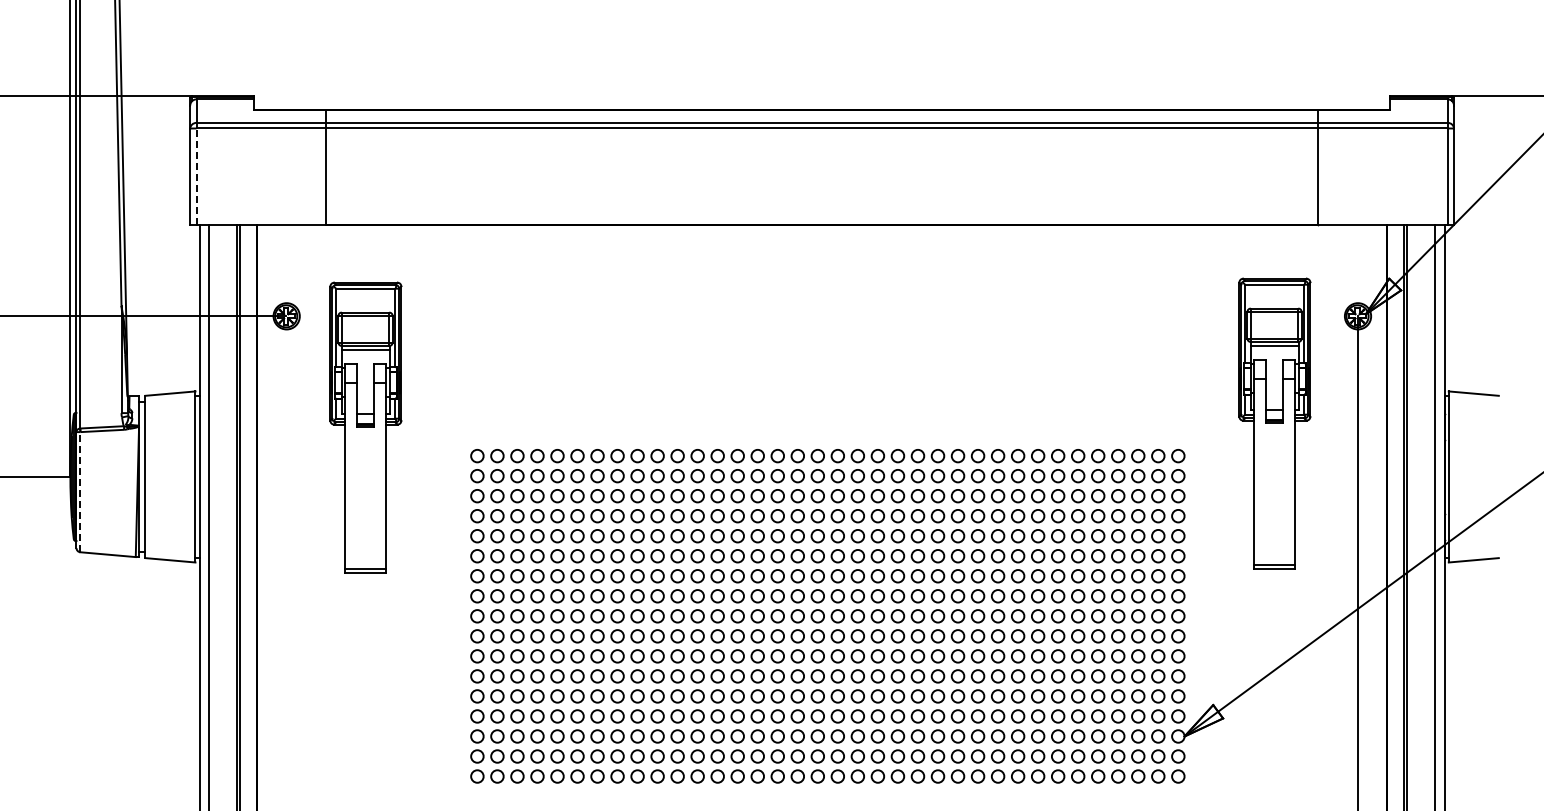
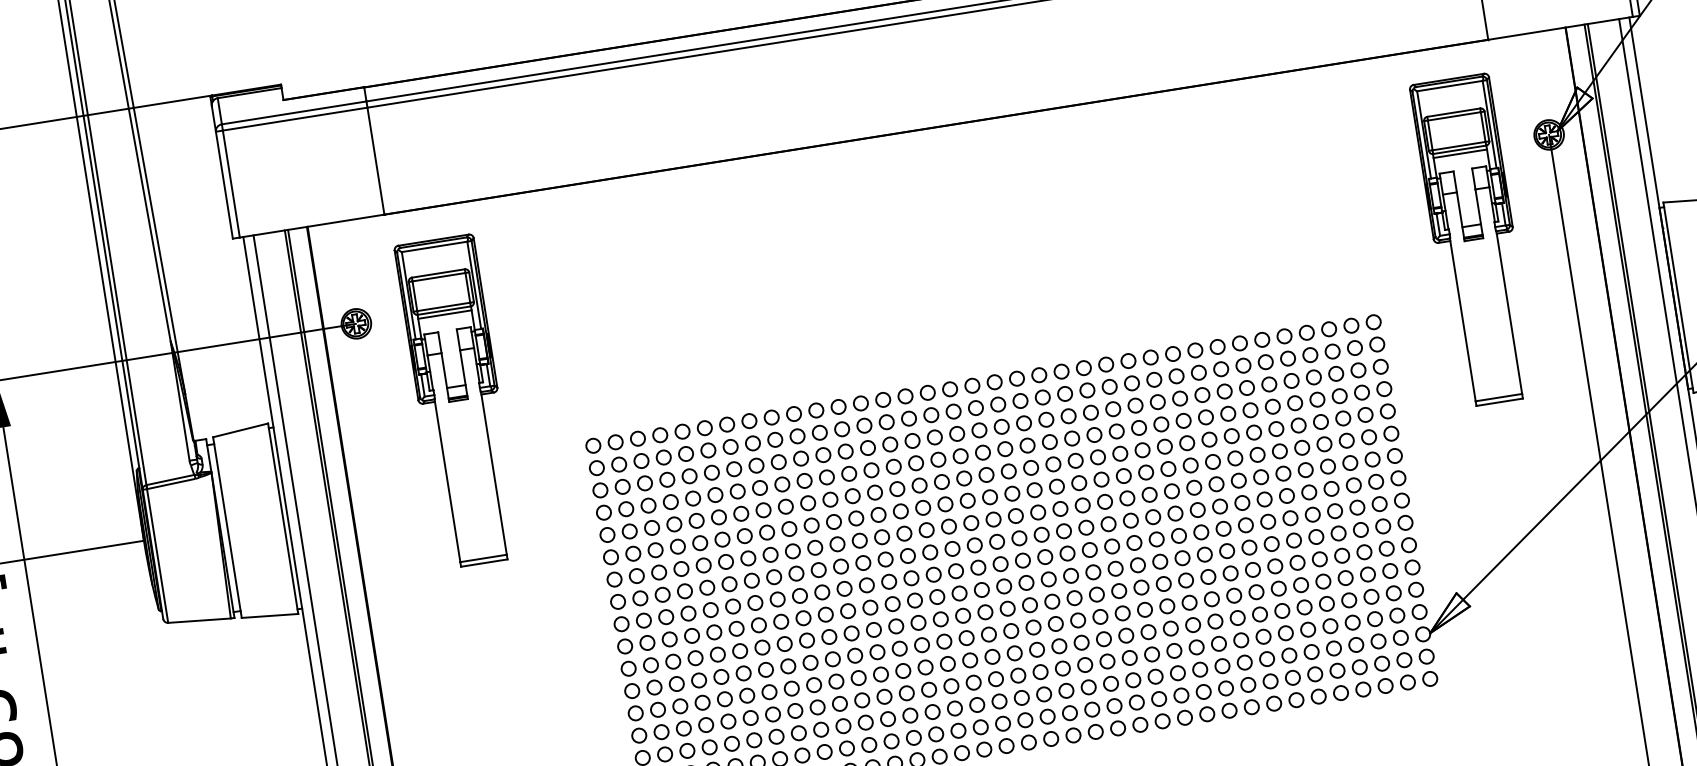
line: (196, 176) -> (231, 184), dashed -> solid
part: (1274, 423) -> (1473, 240), moved
part: (365, 427) -> (458, 401), moved
line: (80, 491) -> (157, 555), dashed -> solid

